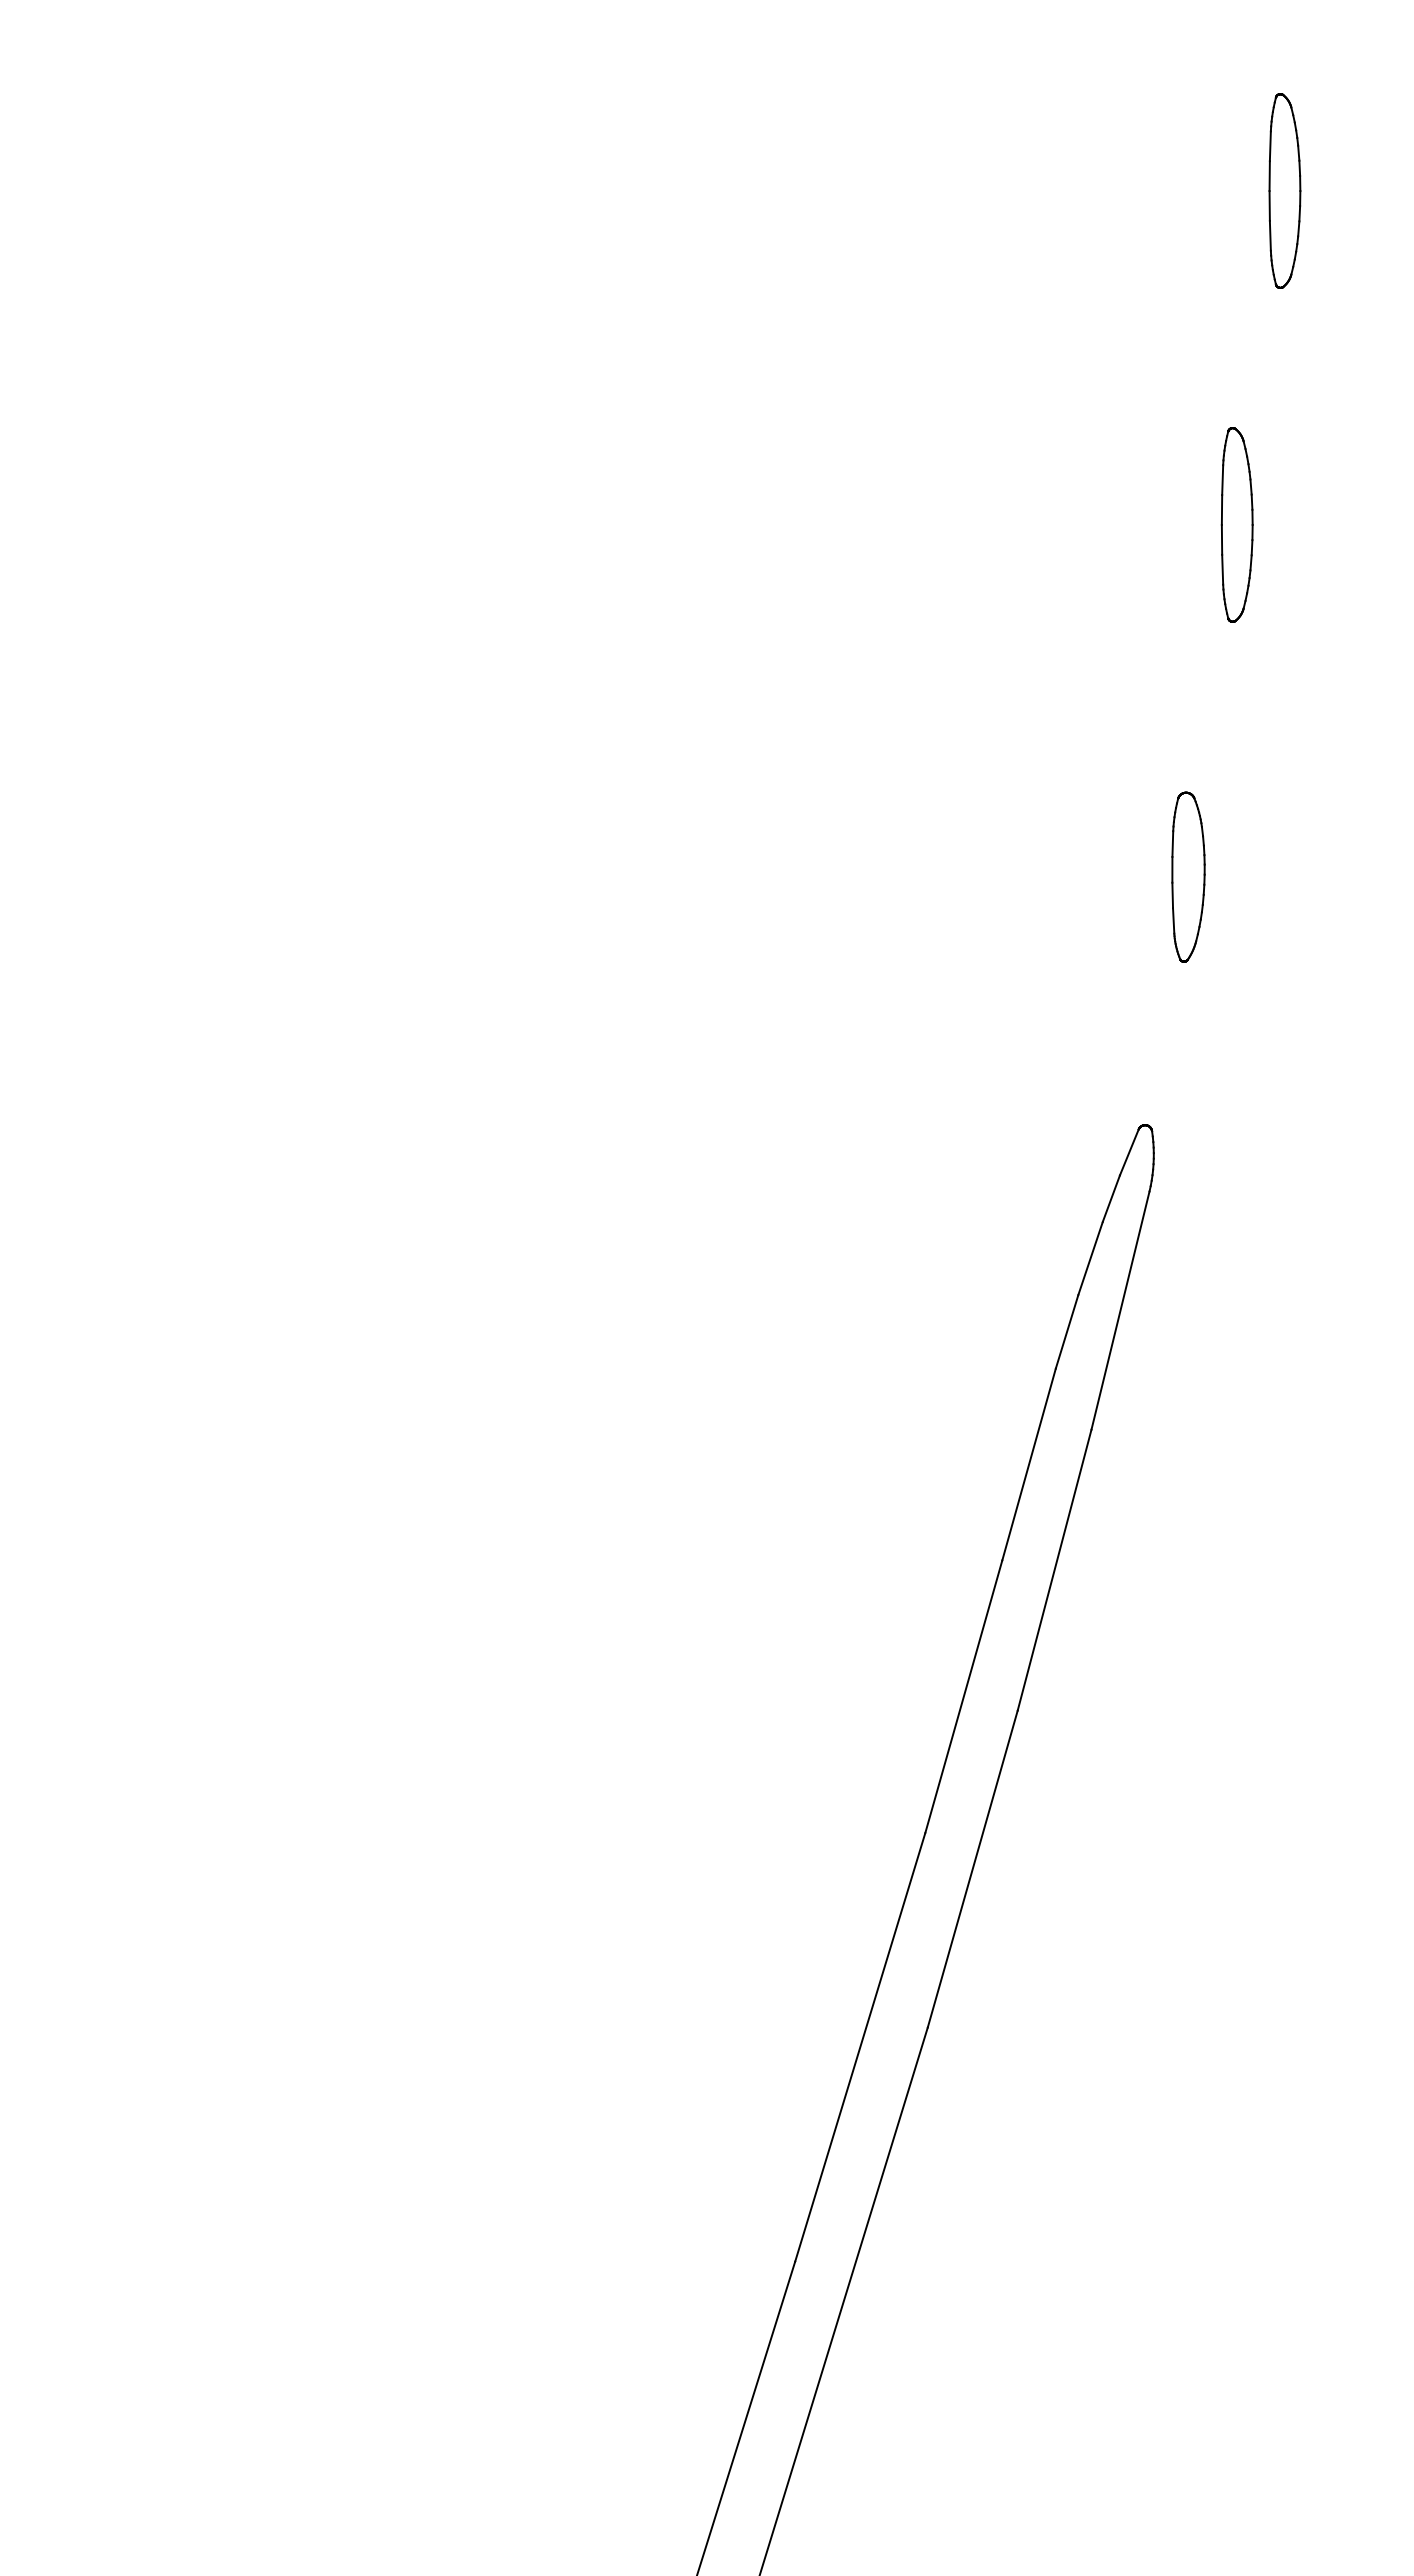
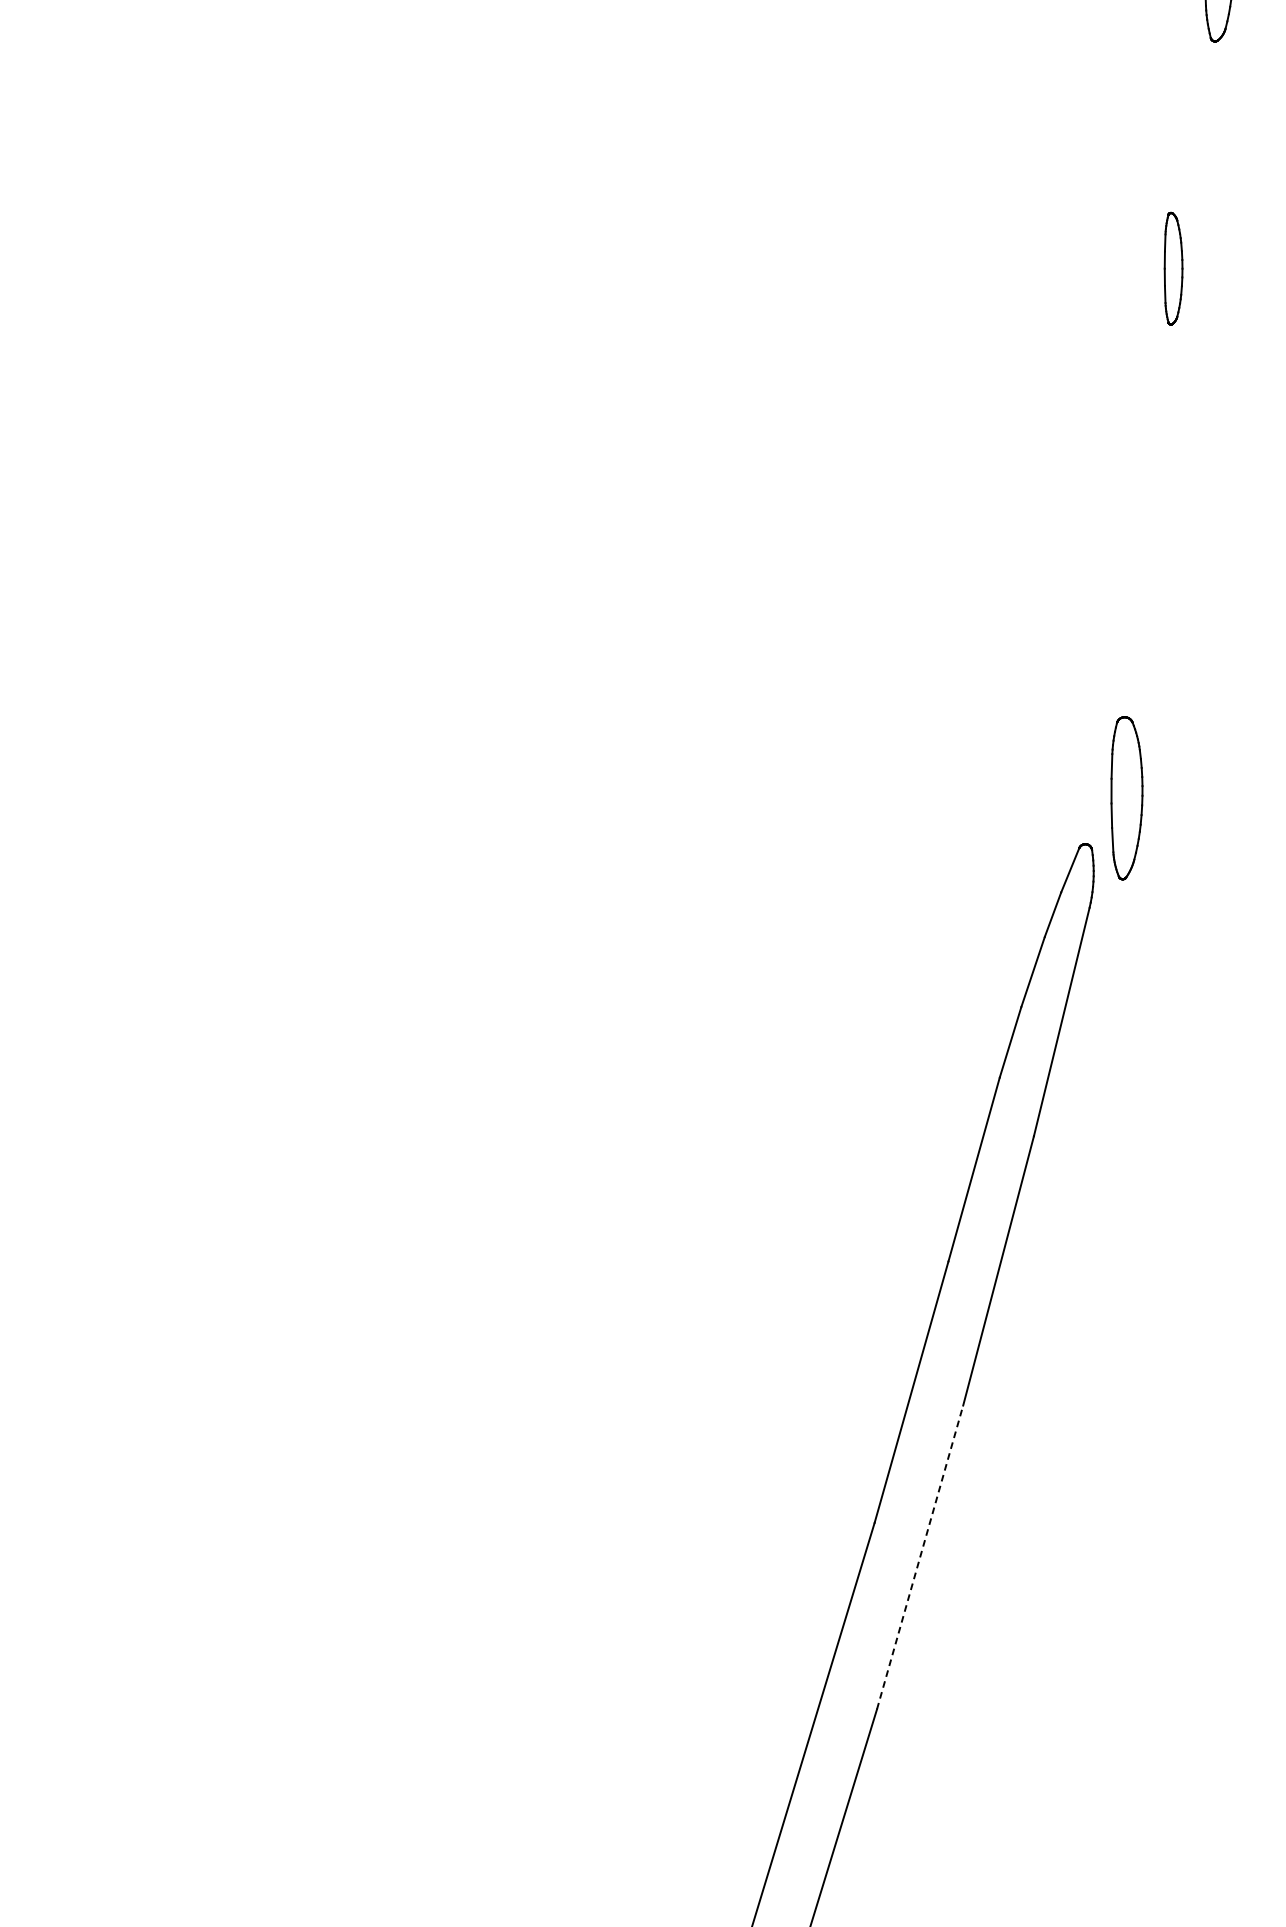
part: (1236, 524) -> (1172, 268), size x0.6
part: (1188, 876) -> (1126, 797), moved
line: (972, 1869) -> (919, 1557), solid -> dashed

